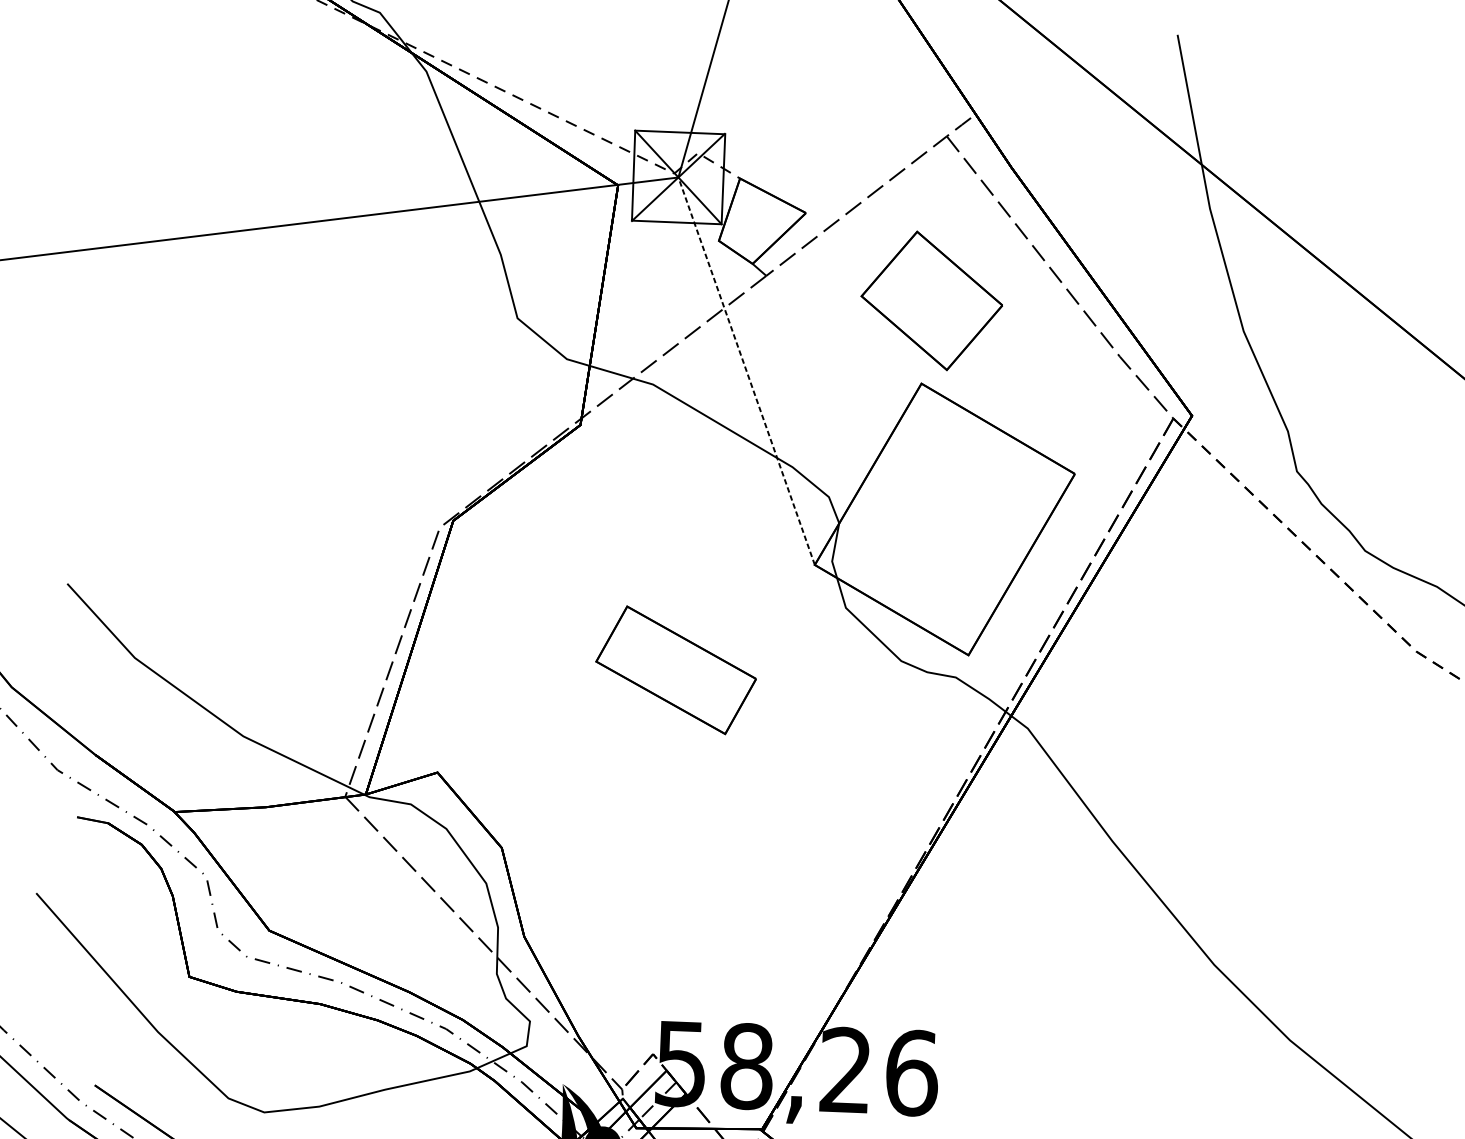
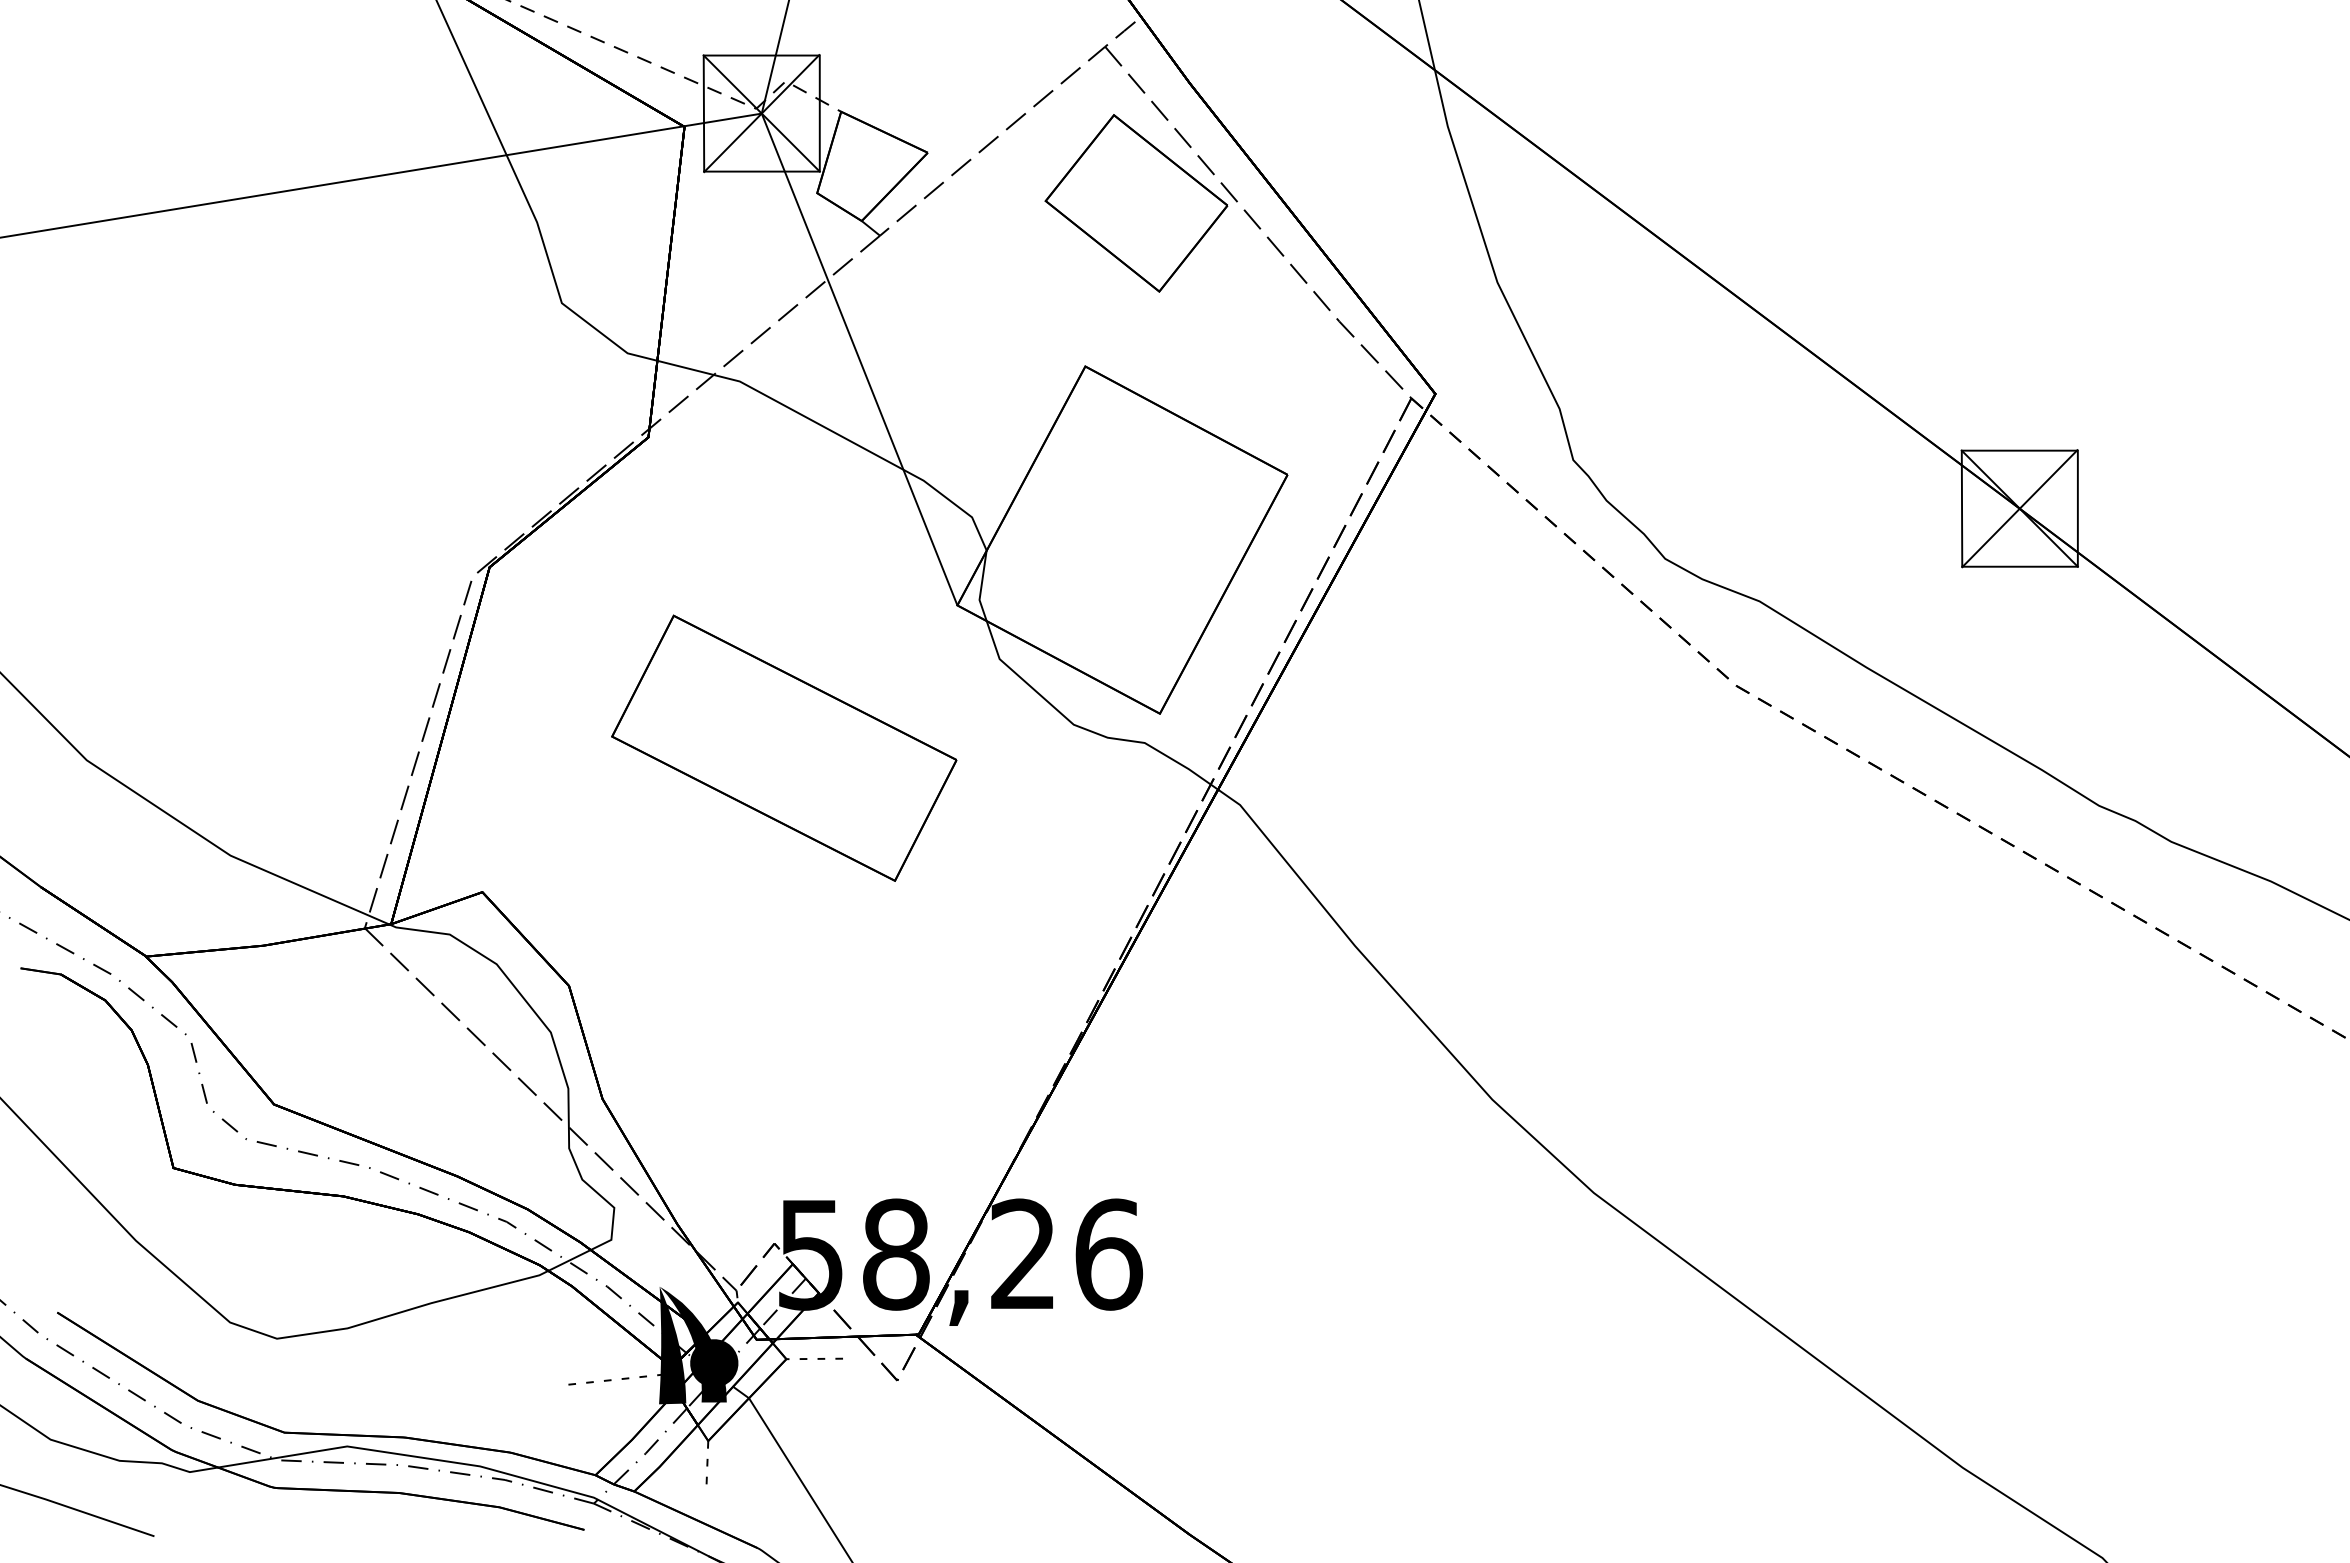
part: (931, 300) -> (1136, 203), moved
line: (746, 371) -> (859, 359), dashed -> solid
part: (676, 669) -> (784, 747), size x1.67

